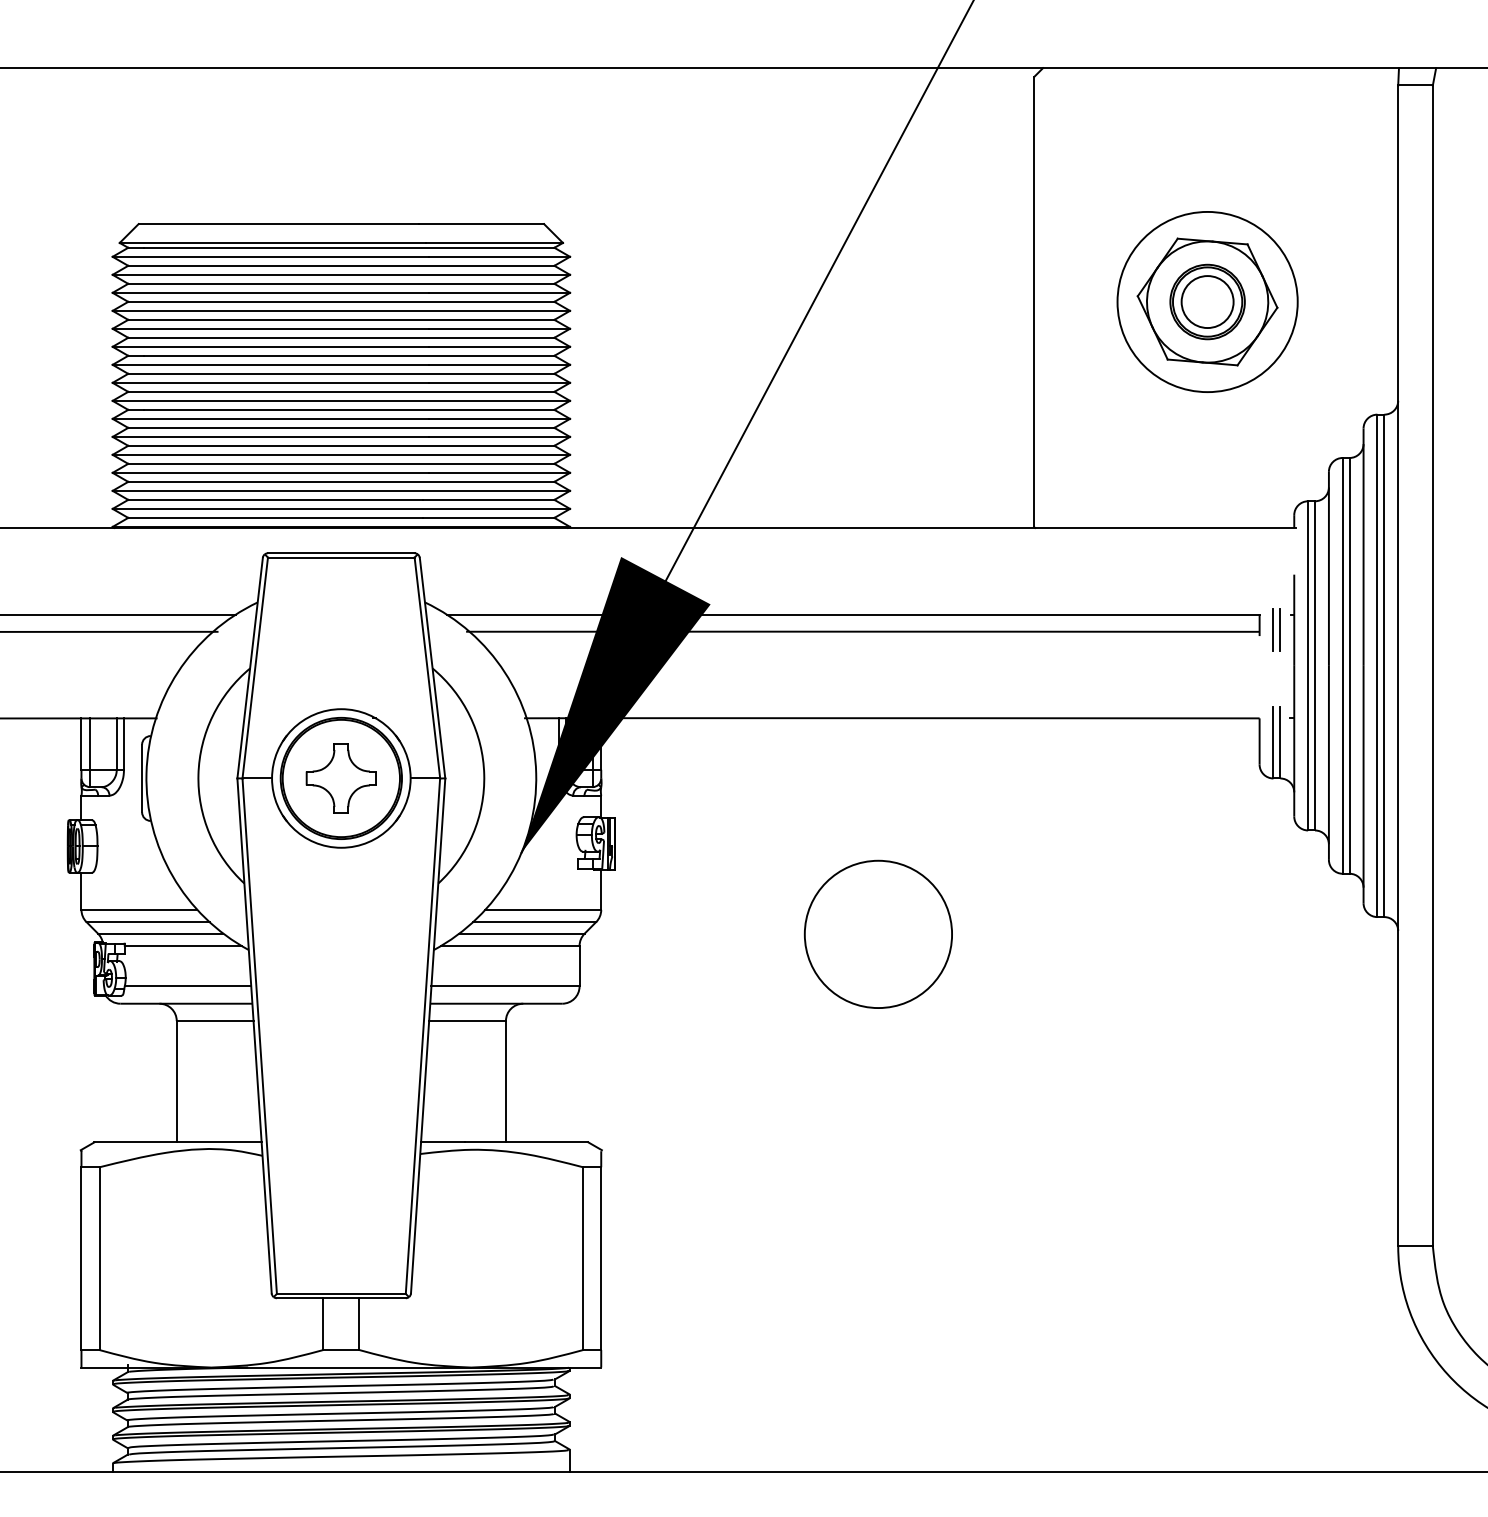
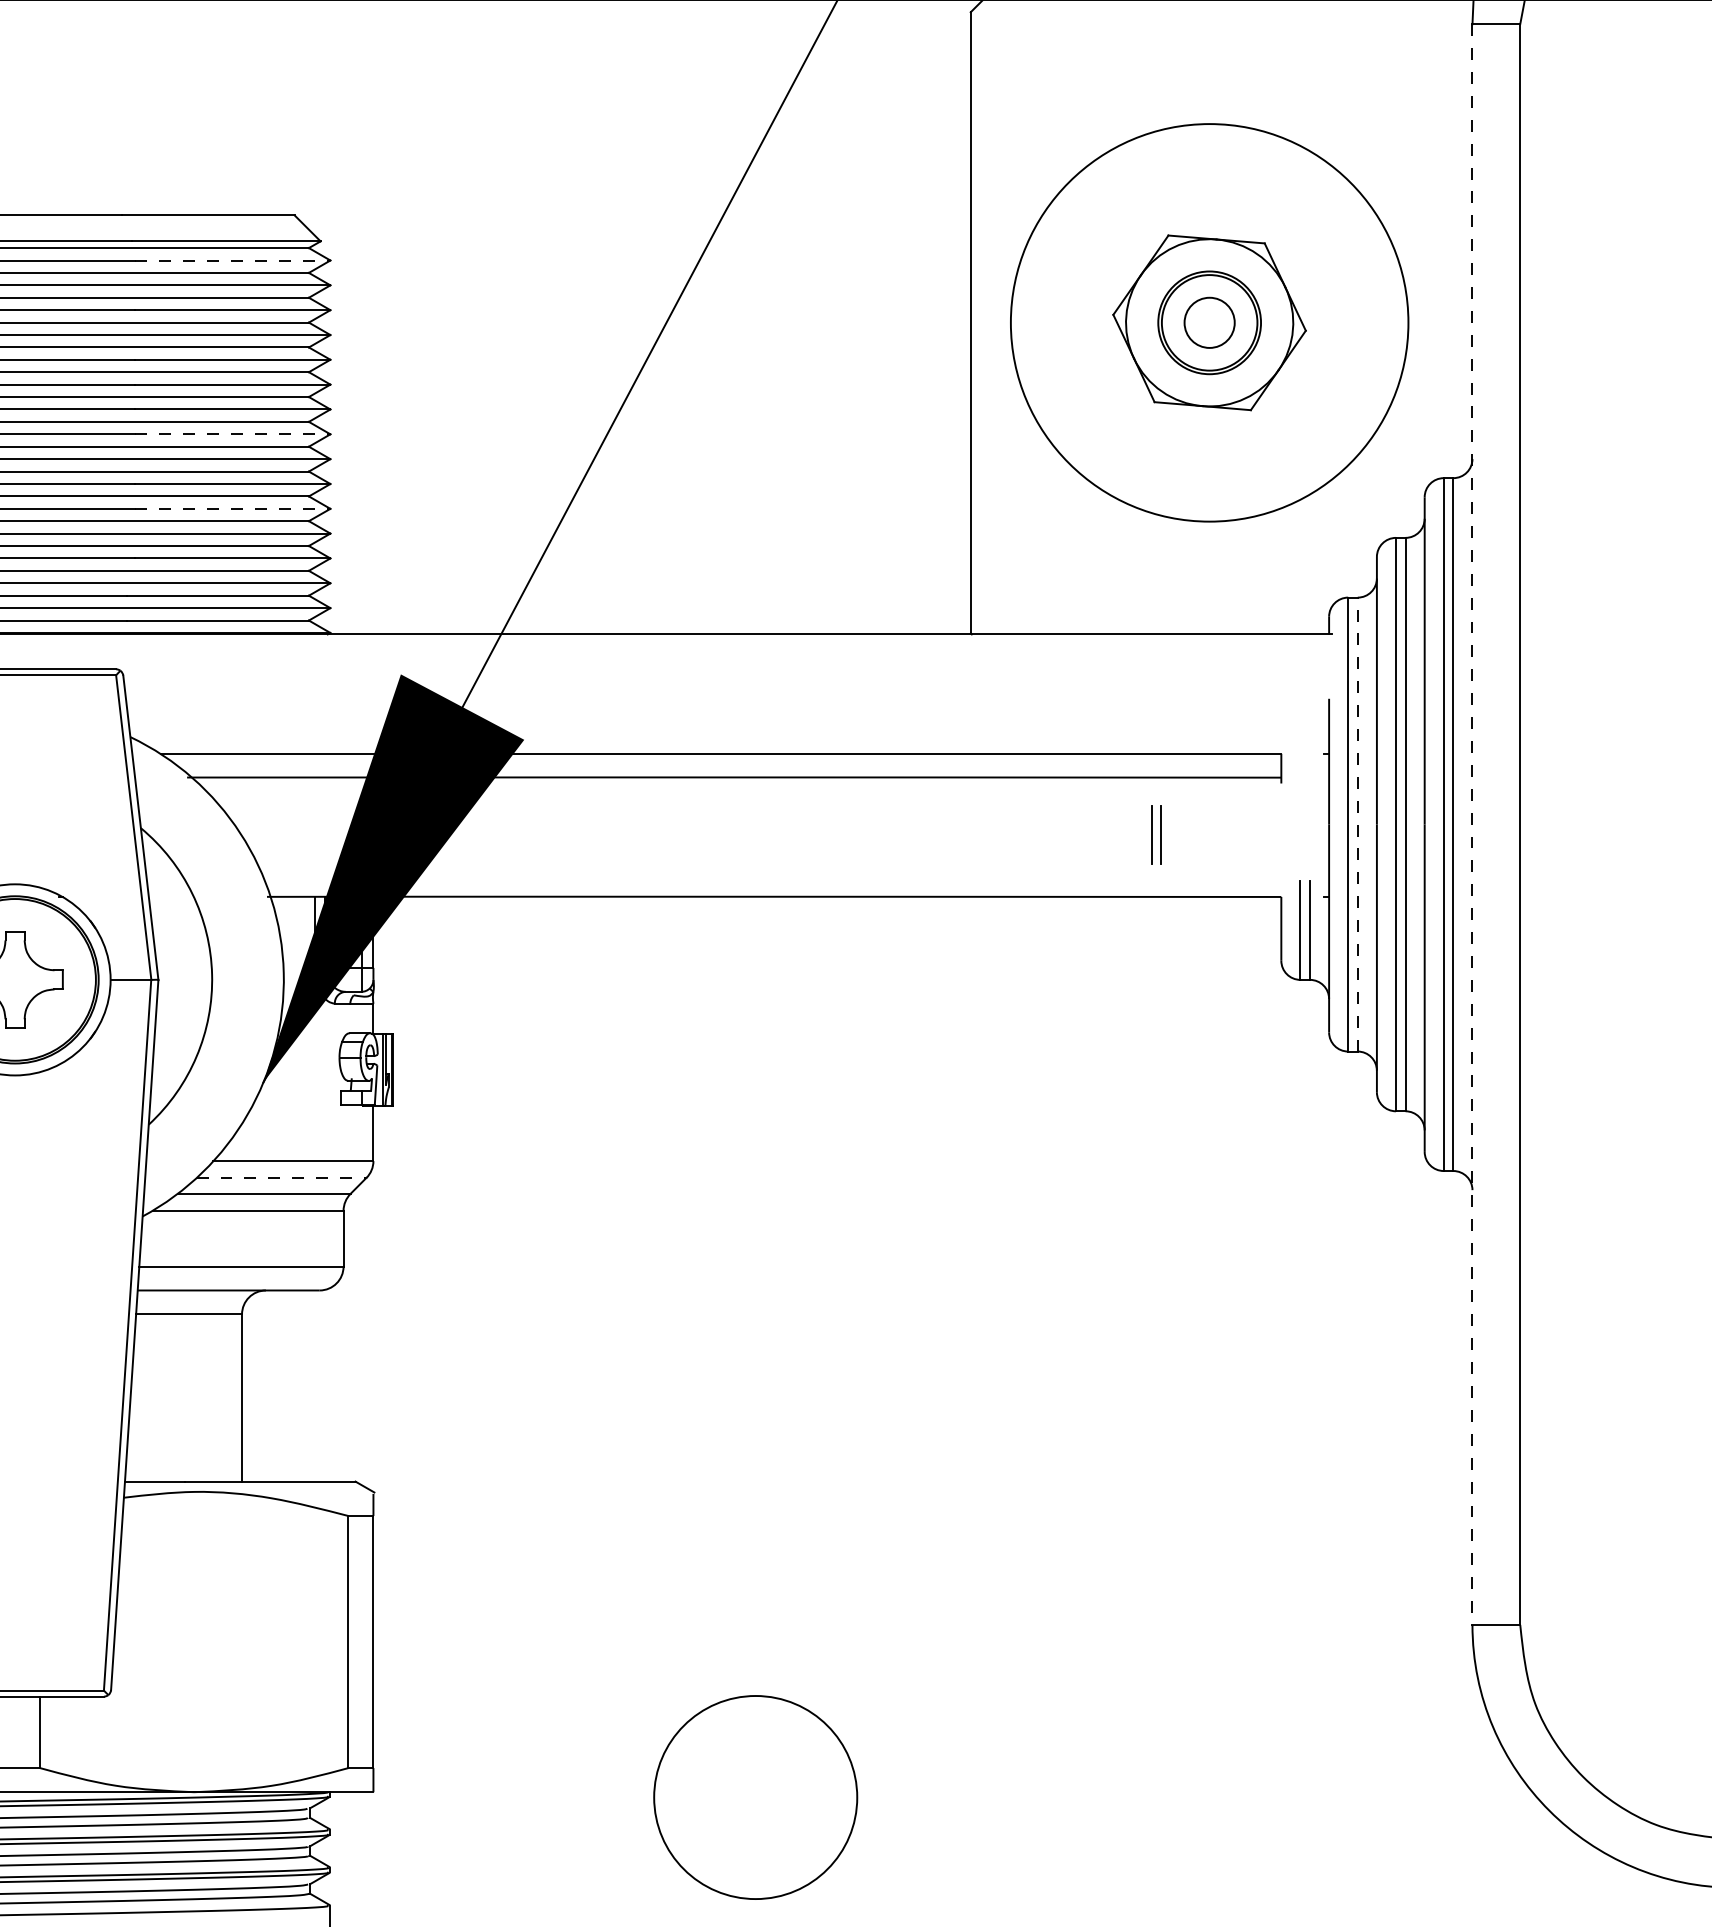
line: (499, 256) -> (233, 260), solid -> dashed
circle: (1207, 301) -> (1209, 322), size x1.6
circle: (1207, 302) -> (1209, 323), size x0.7
line: (499, 382) -> (233, 433), solid -> dashed
line: (499, 436) -> (233, 508), solid -> dashed
part: (1276, 629) -> (1155, 833), moved
line: (1315, 665) -> (1358, 824), solid -> dashed
line: (1398, 666) -> (1472, 825), solid -> dashed
line: (534, 922) -> (281, 1178), solid -> dashed
circle: (877, 933) -> (754, 1796), moved

